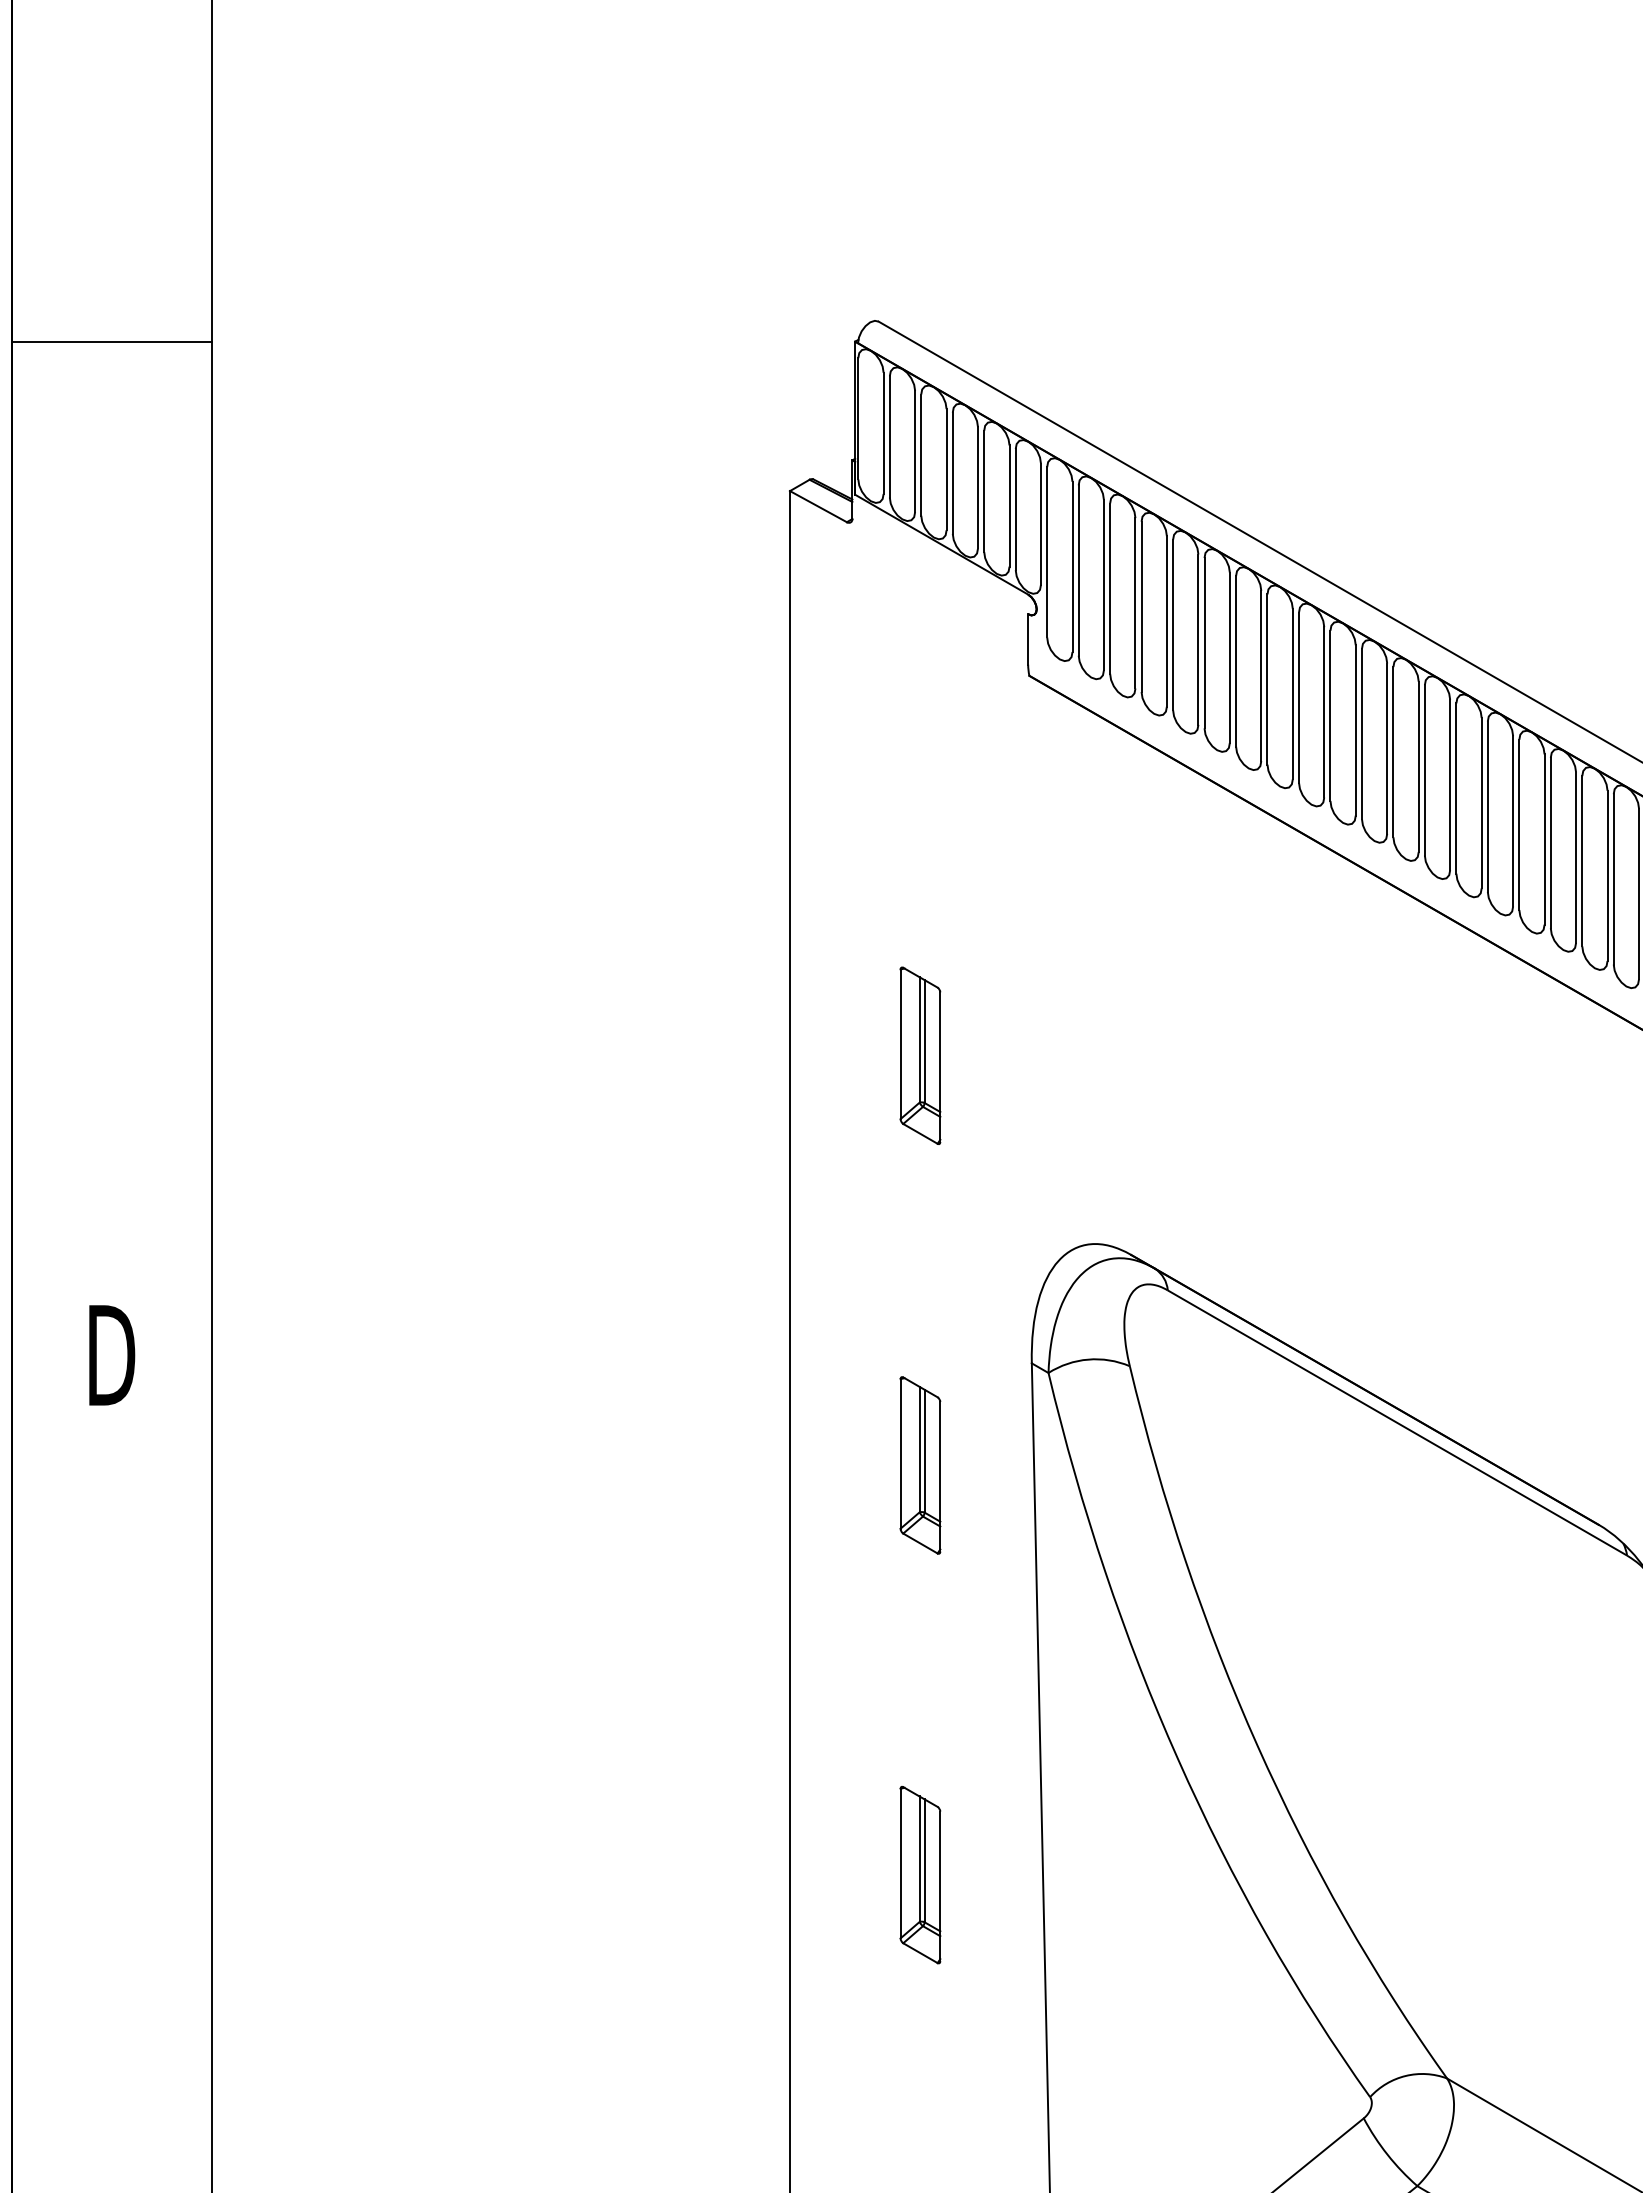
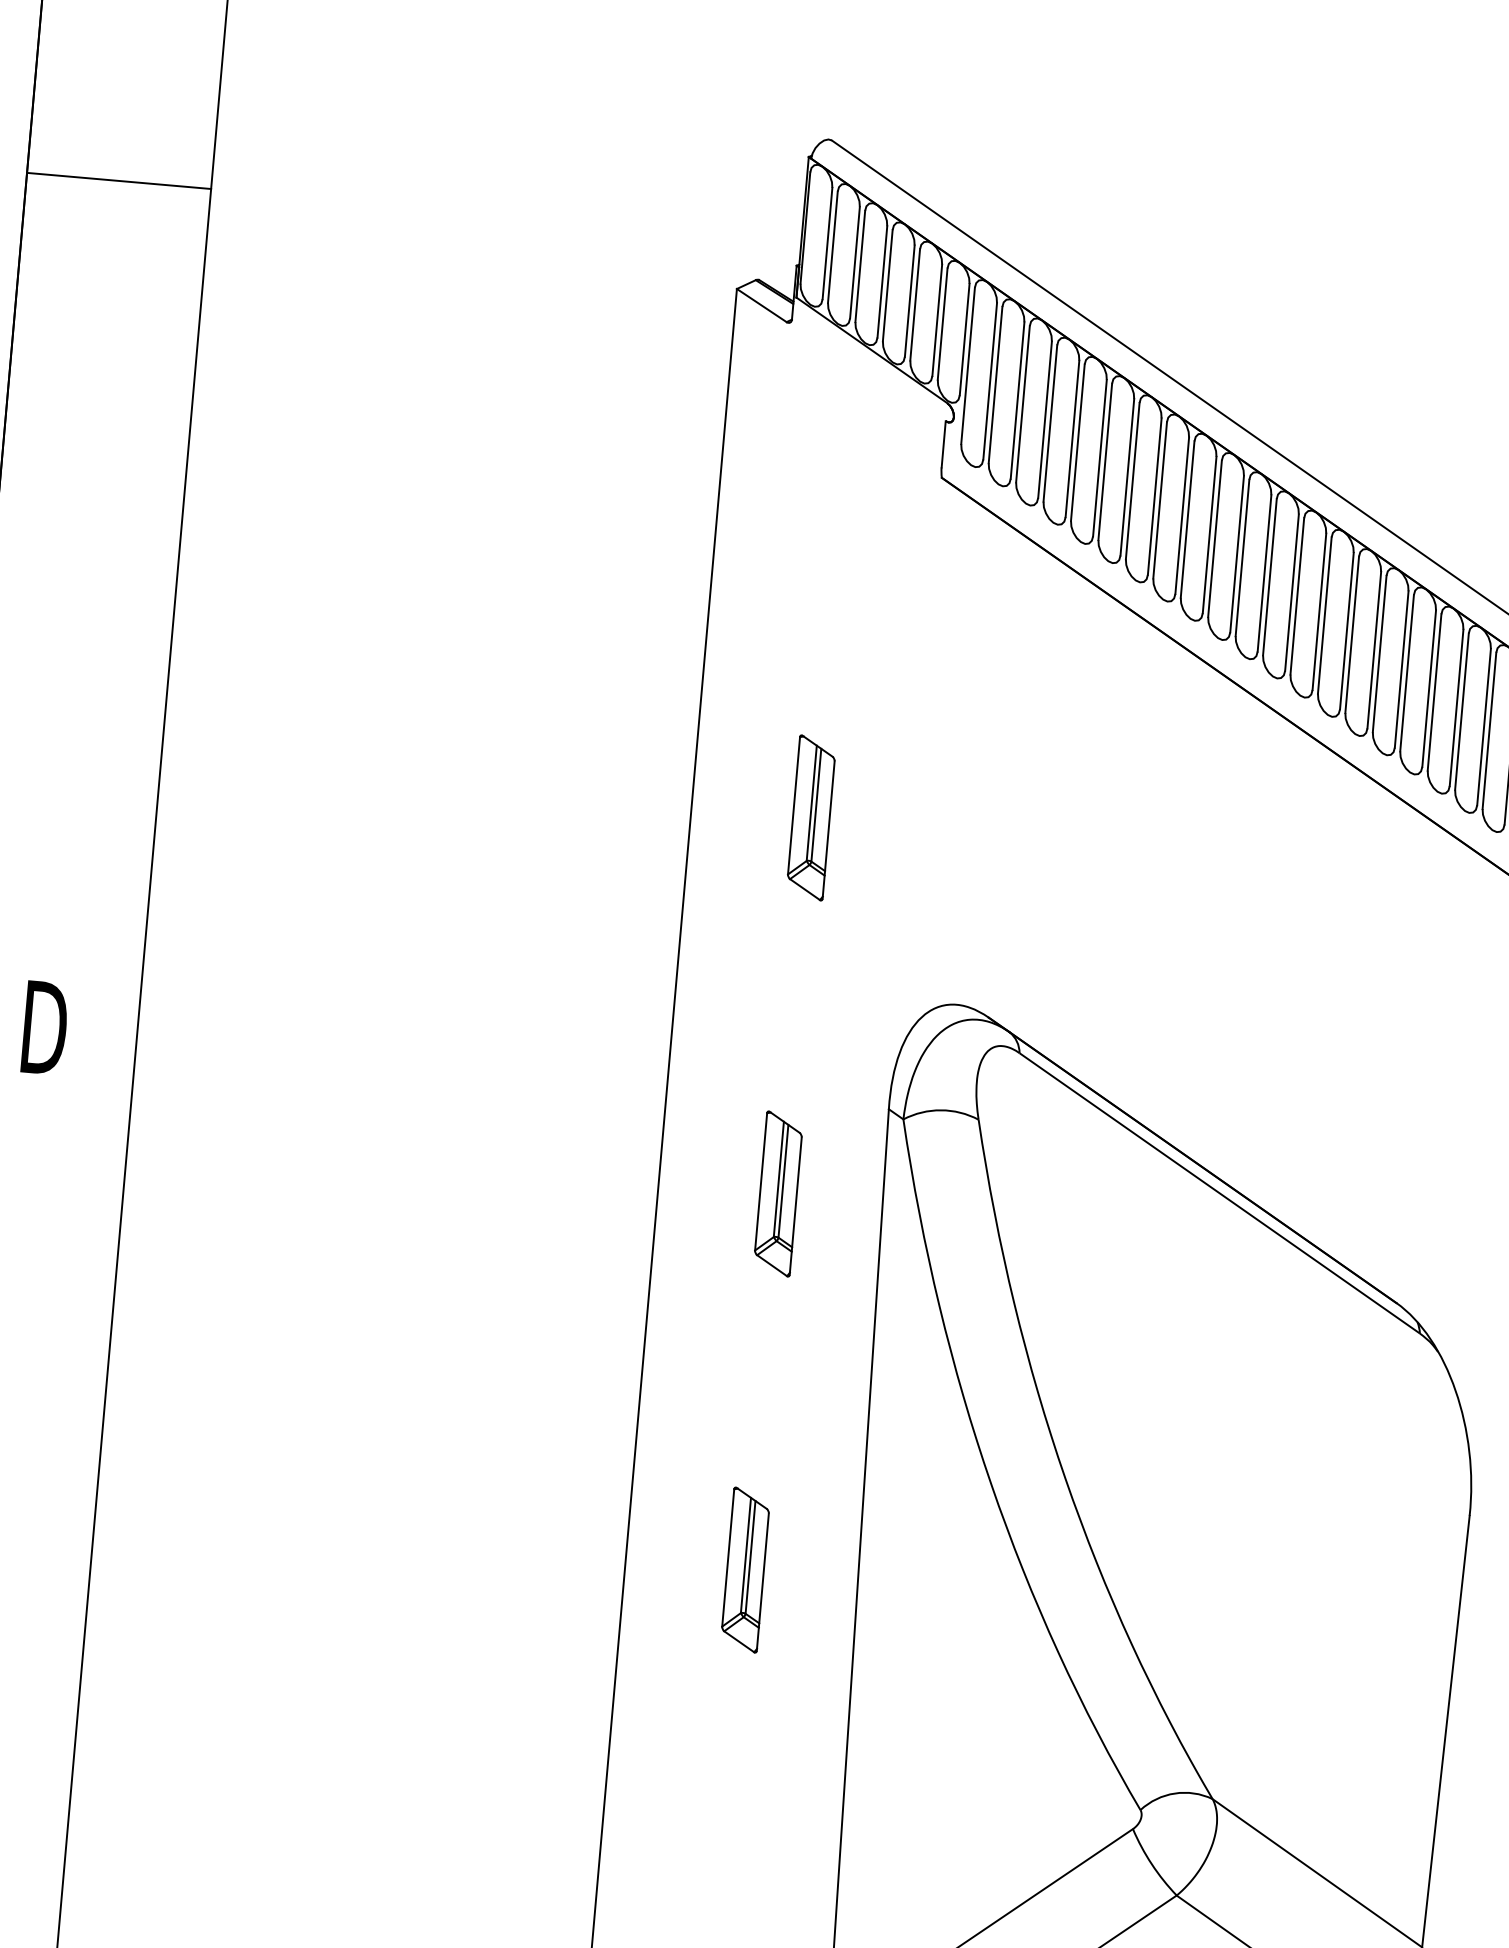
line: (111, 341) -> (118, 180), moved

